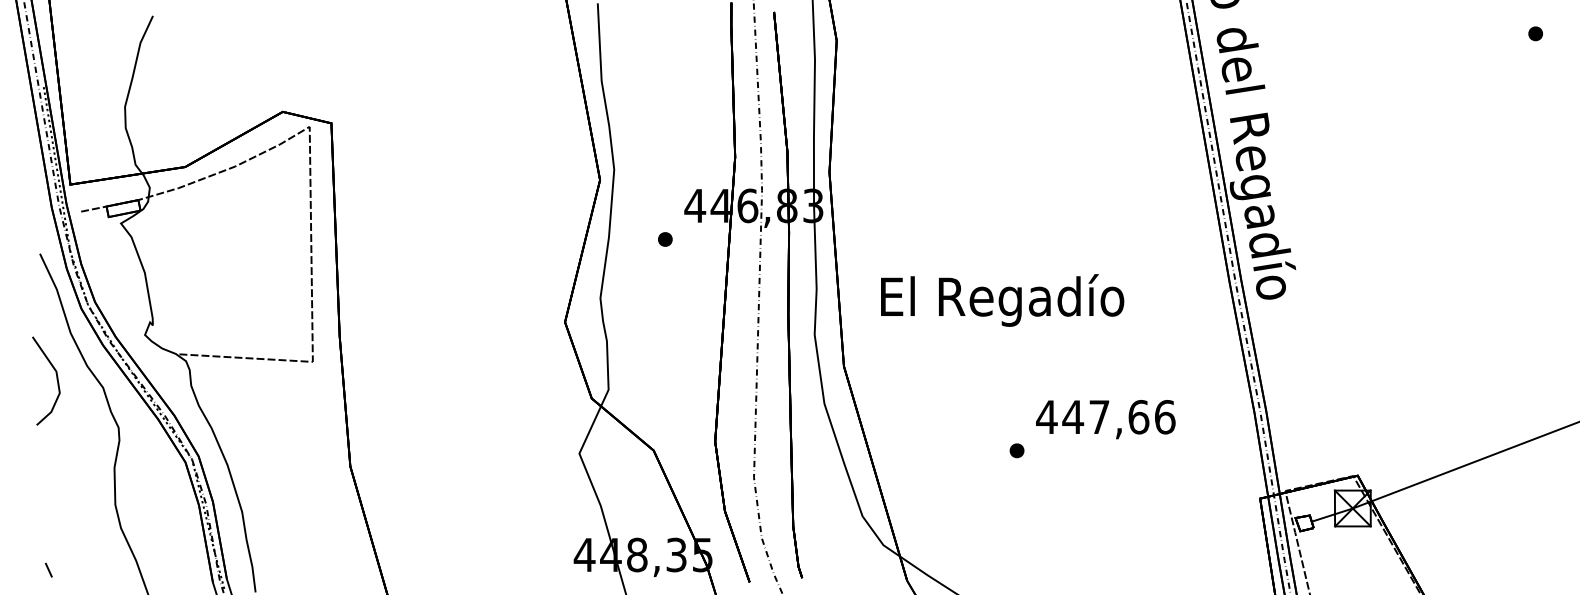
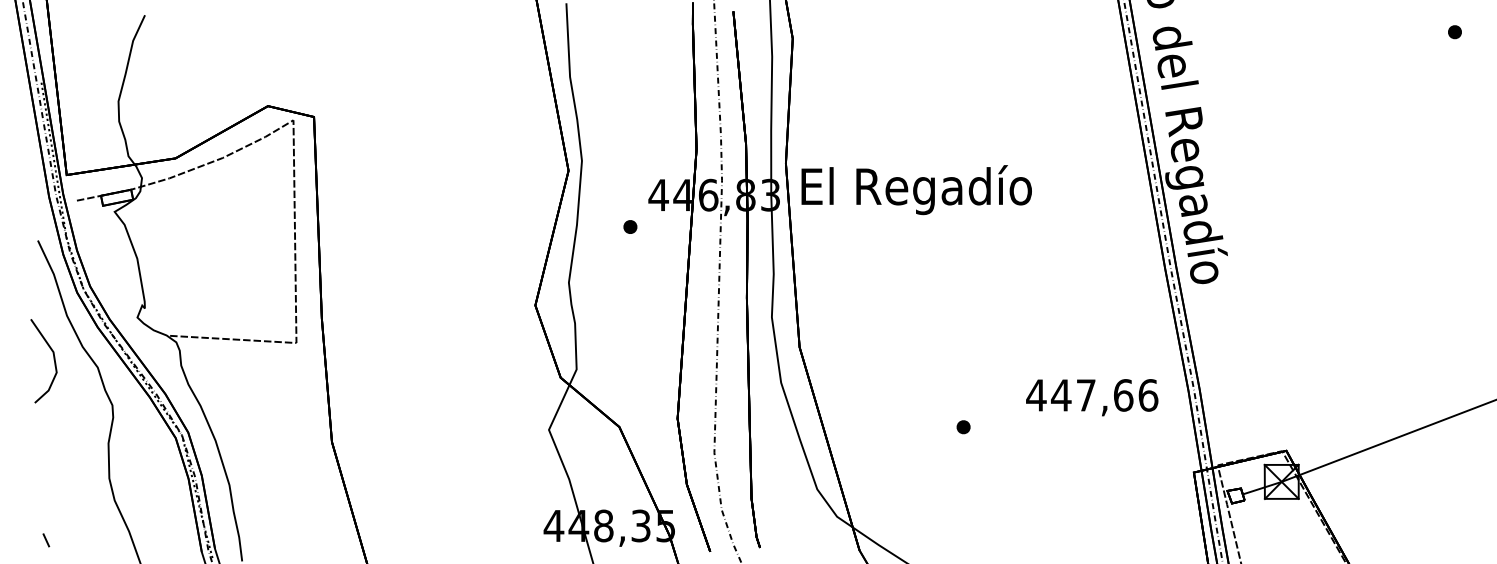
text: (1002, 300) -> (916, 190), moved
text: (1105, 419) -> (1091, 397), moved

